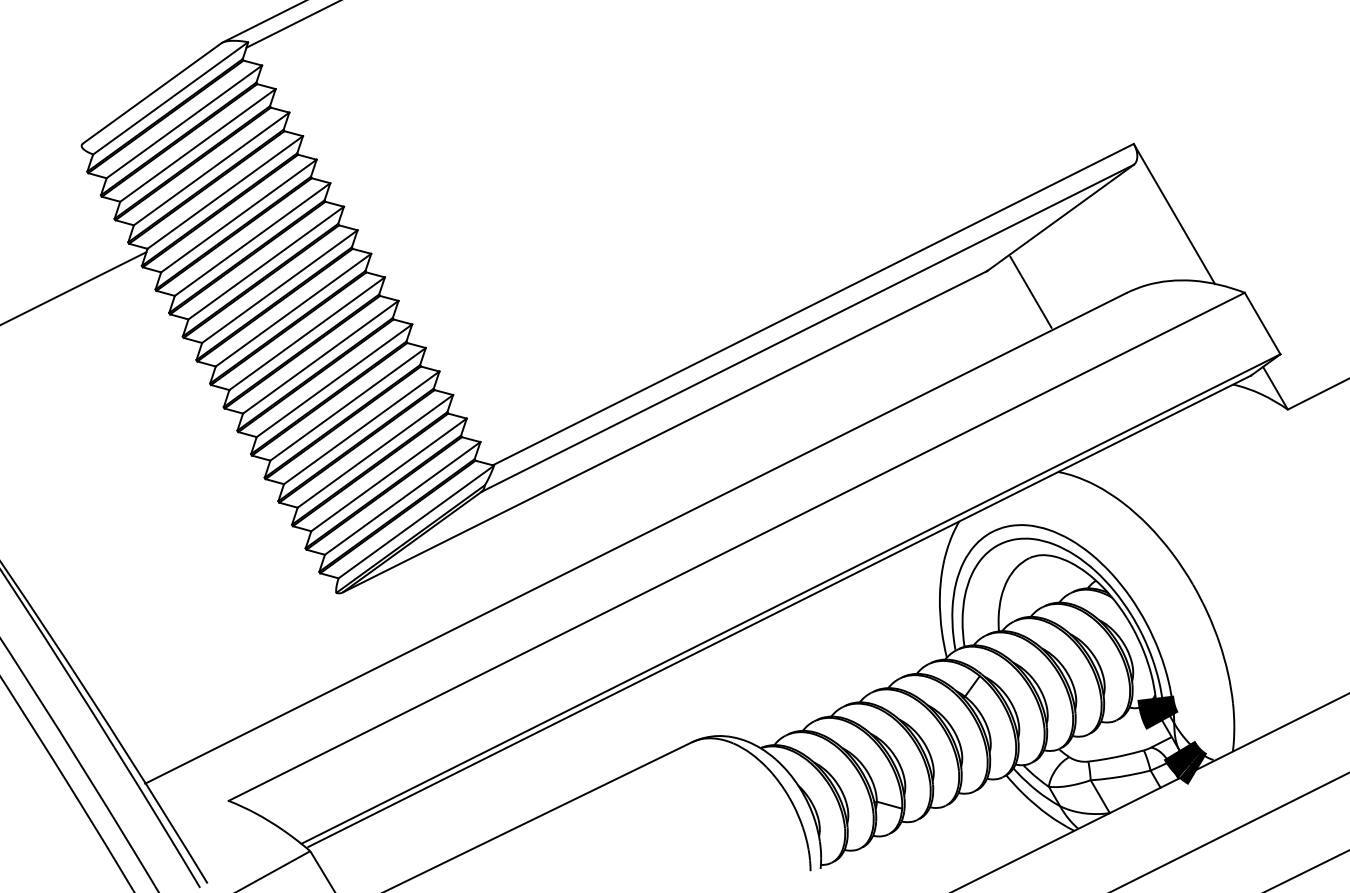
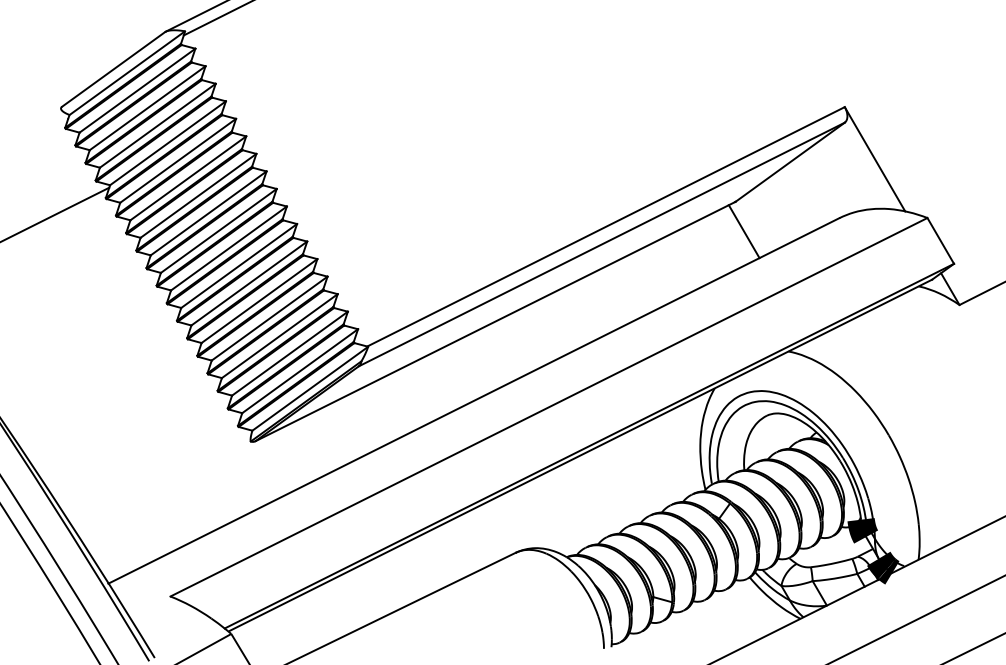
line: (1030, 292) -> (743, 231), moved

